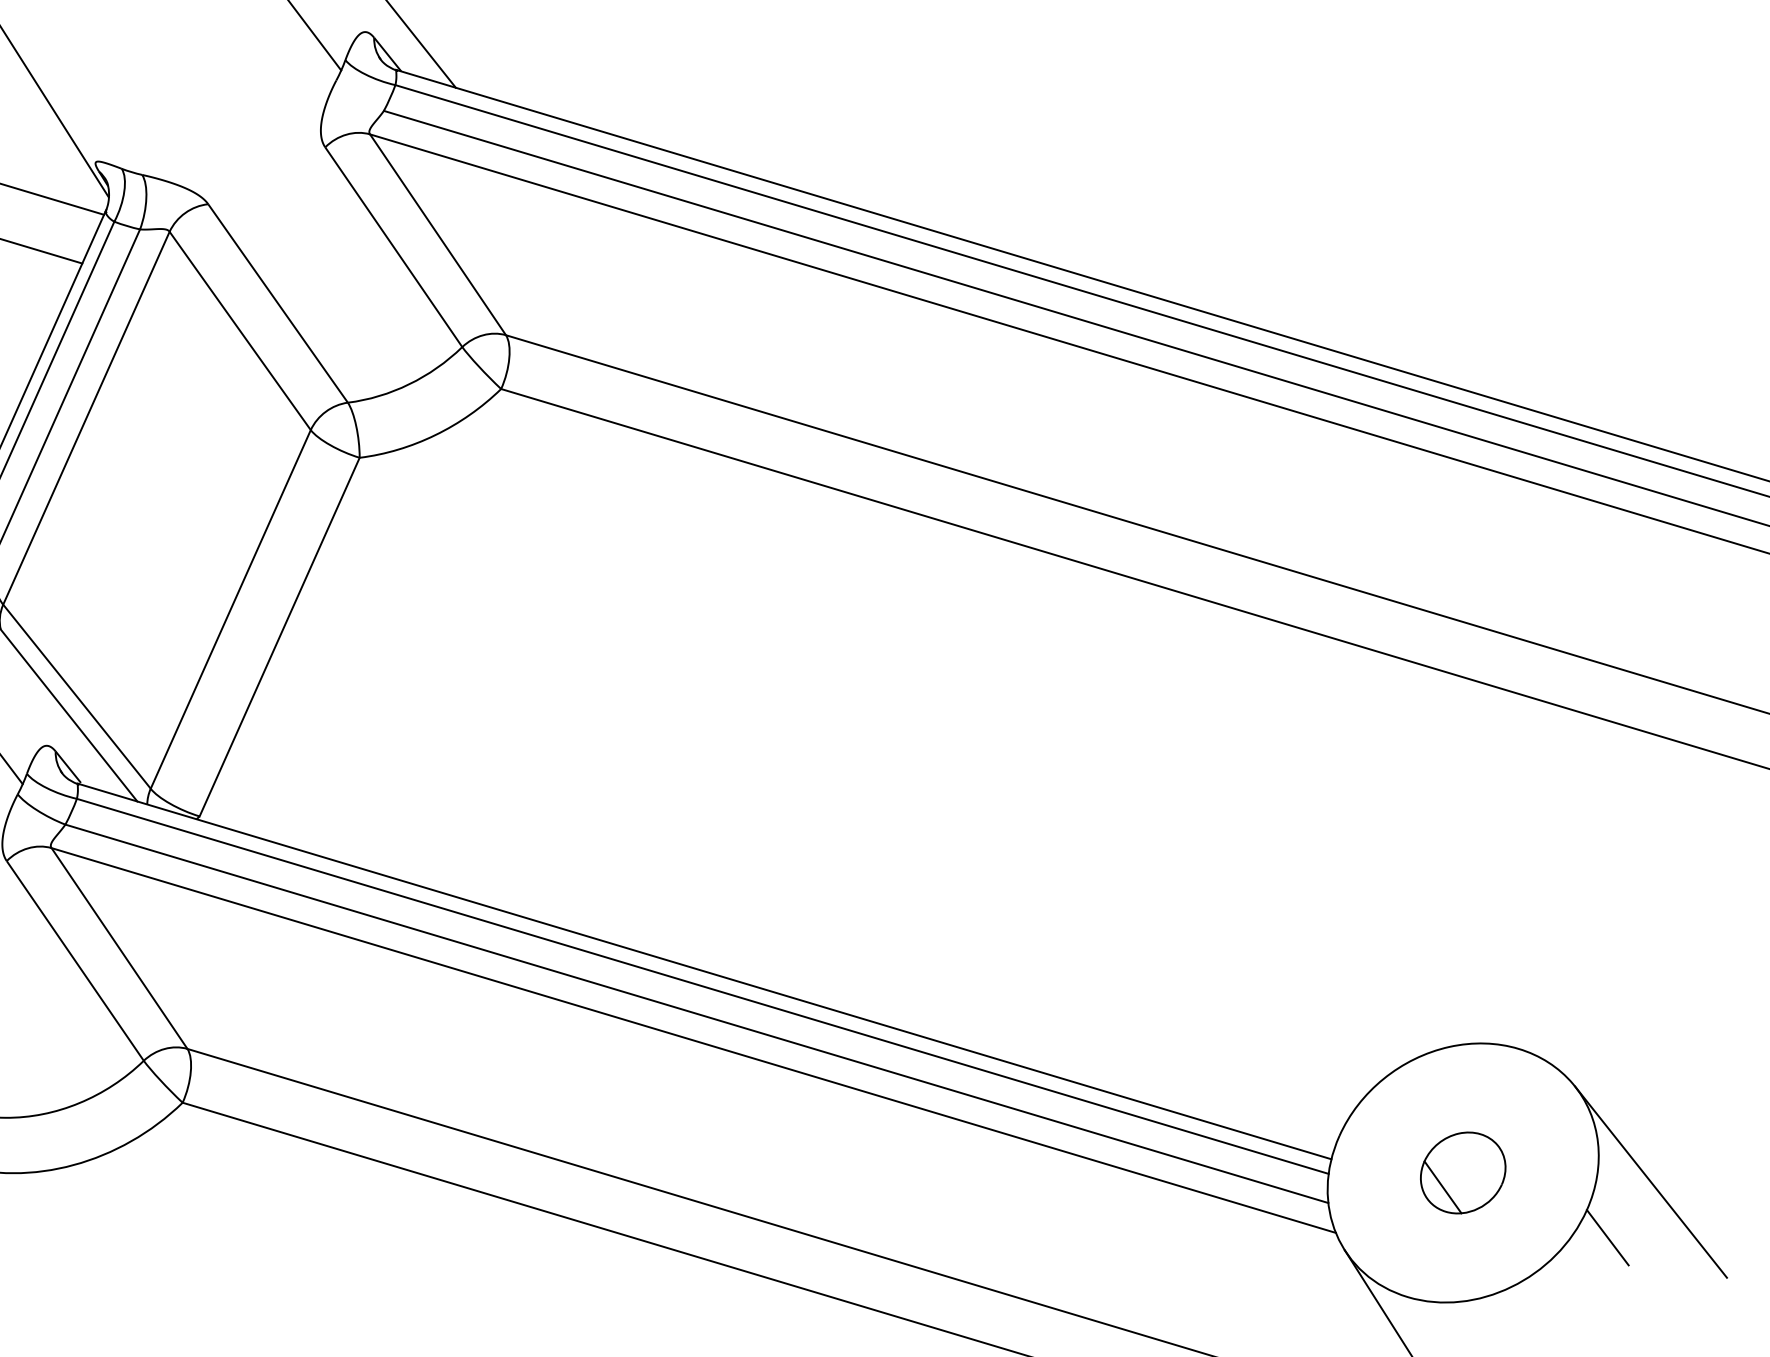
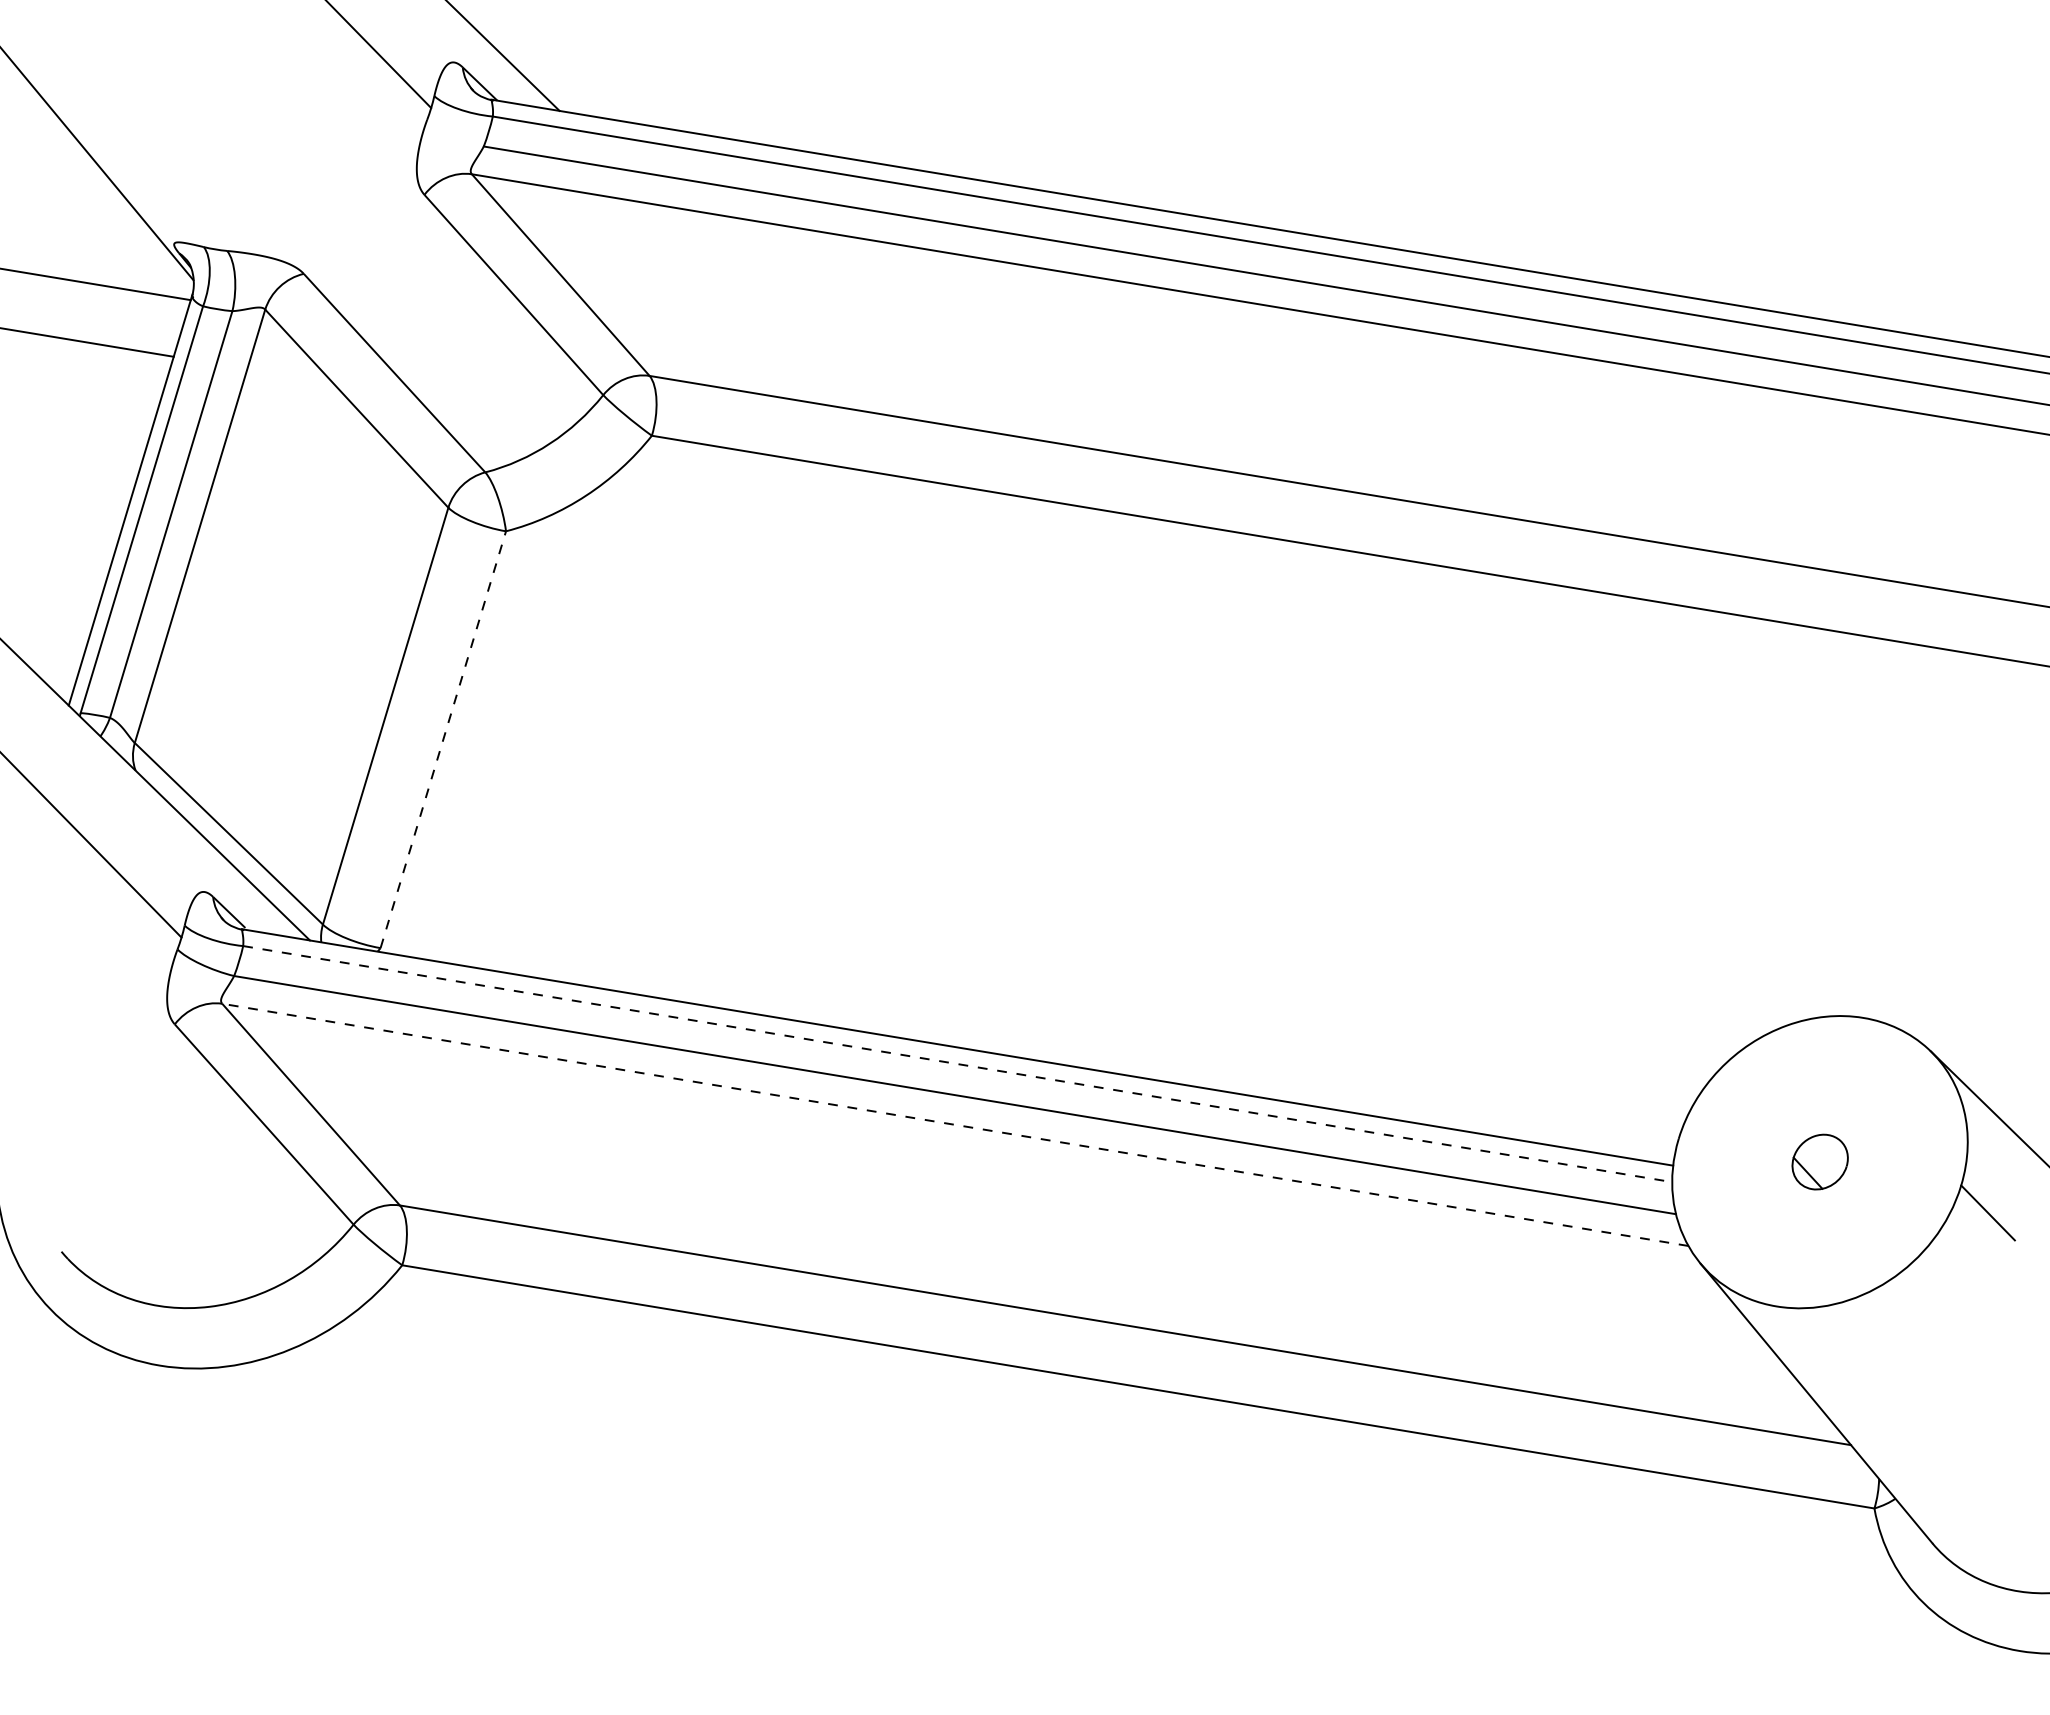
line: (279, 636) -> (443, 739), solid -> dashed
line: (703, 986) -> (958, 1064), solid -> dashed
line: (693, 1040) -> (954, 1124), solid -> dashed
part: (1463, 1172) -> (1820, 1161), size x0.6

